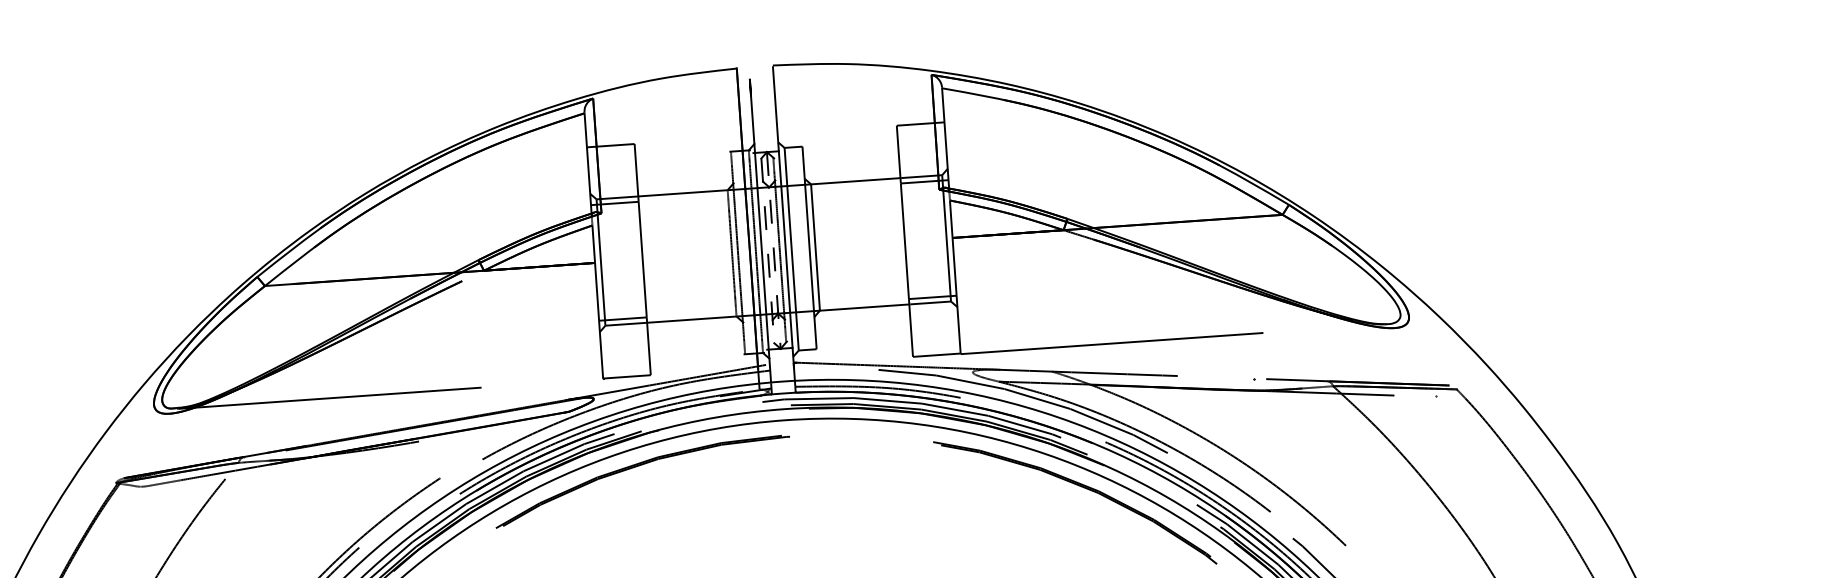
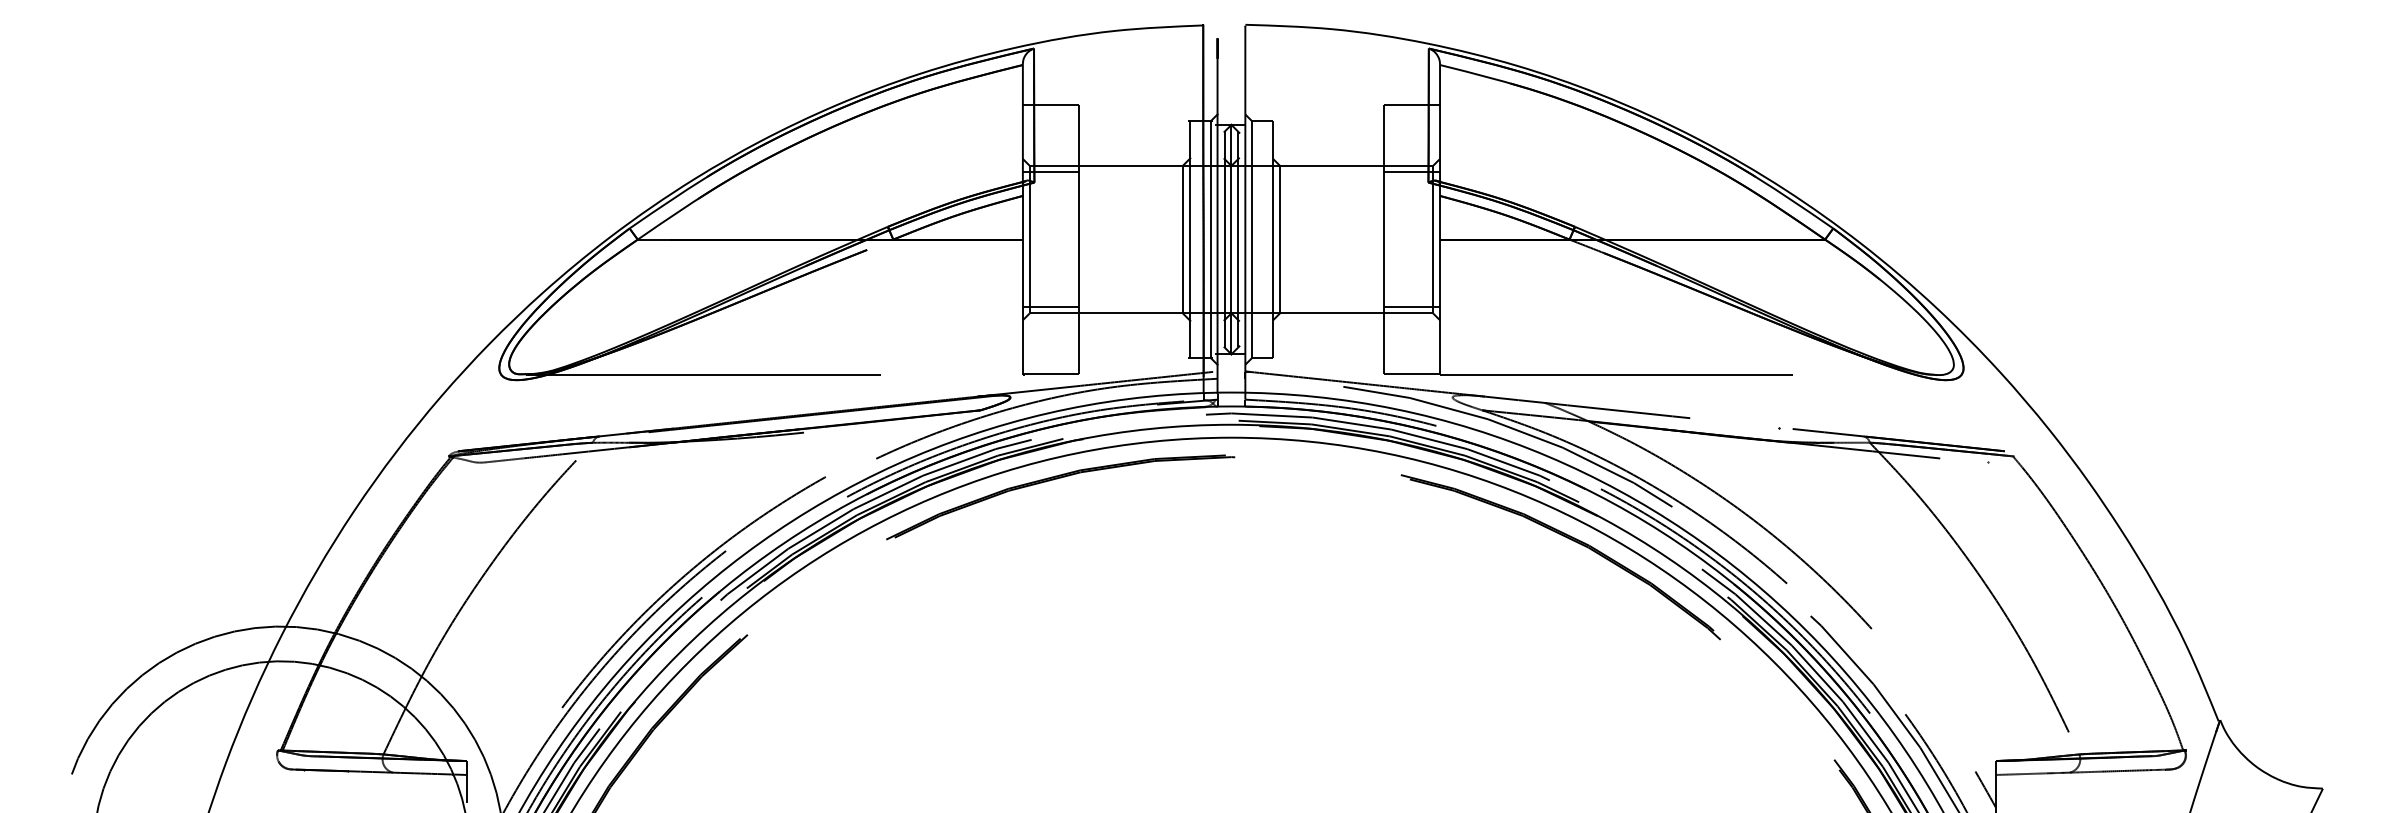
line: (767, 250) -> (1224, 239), dashed -> solid
line: (773, 250) -> (1231, 239), dashed -> solid

